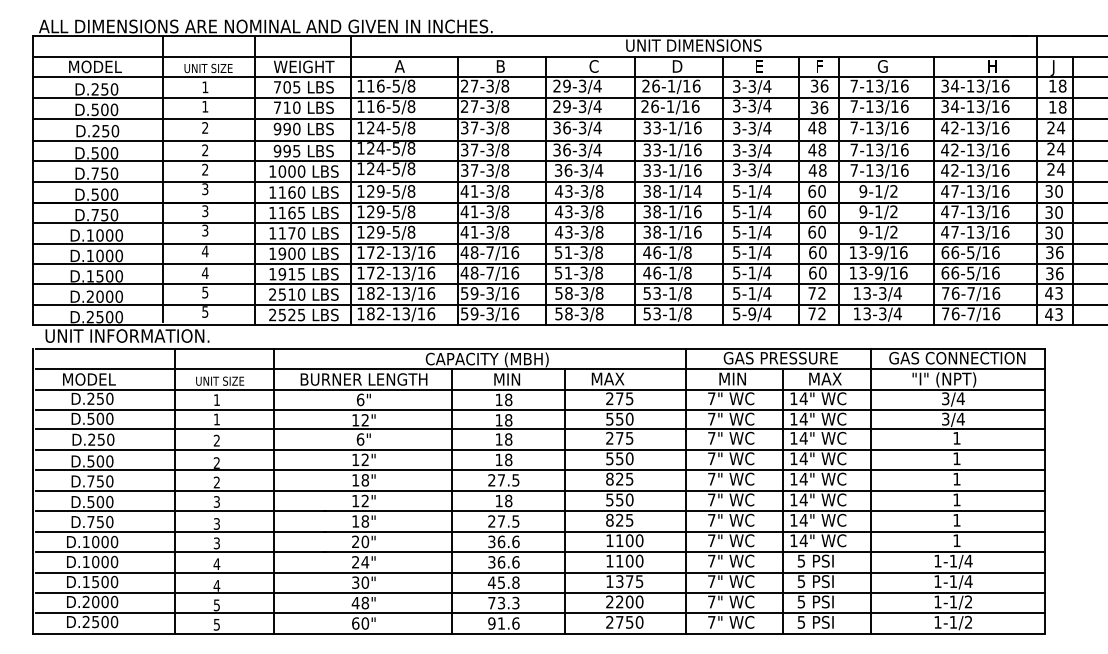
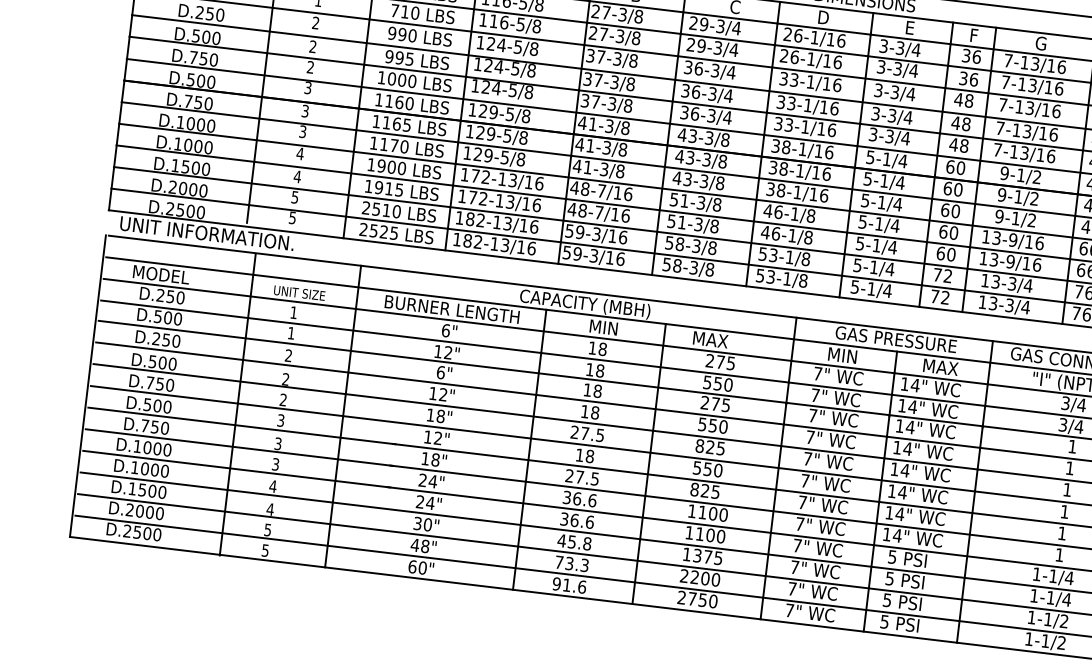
text: (697, 191) -> (829, 152), 38-1/14 -> 38-1/16
text: (752, 313) -> (871, 288), 5-9/4 -> 5-1/4
text: (365, 541) -> (433, 481), 20" -> 24"

